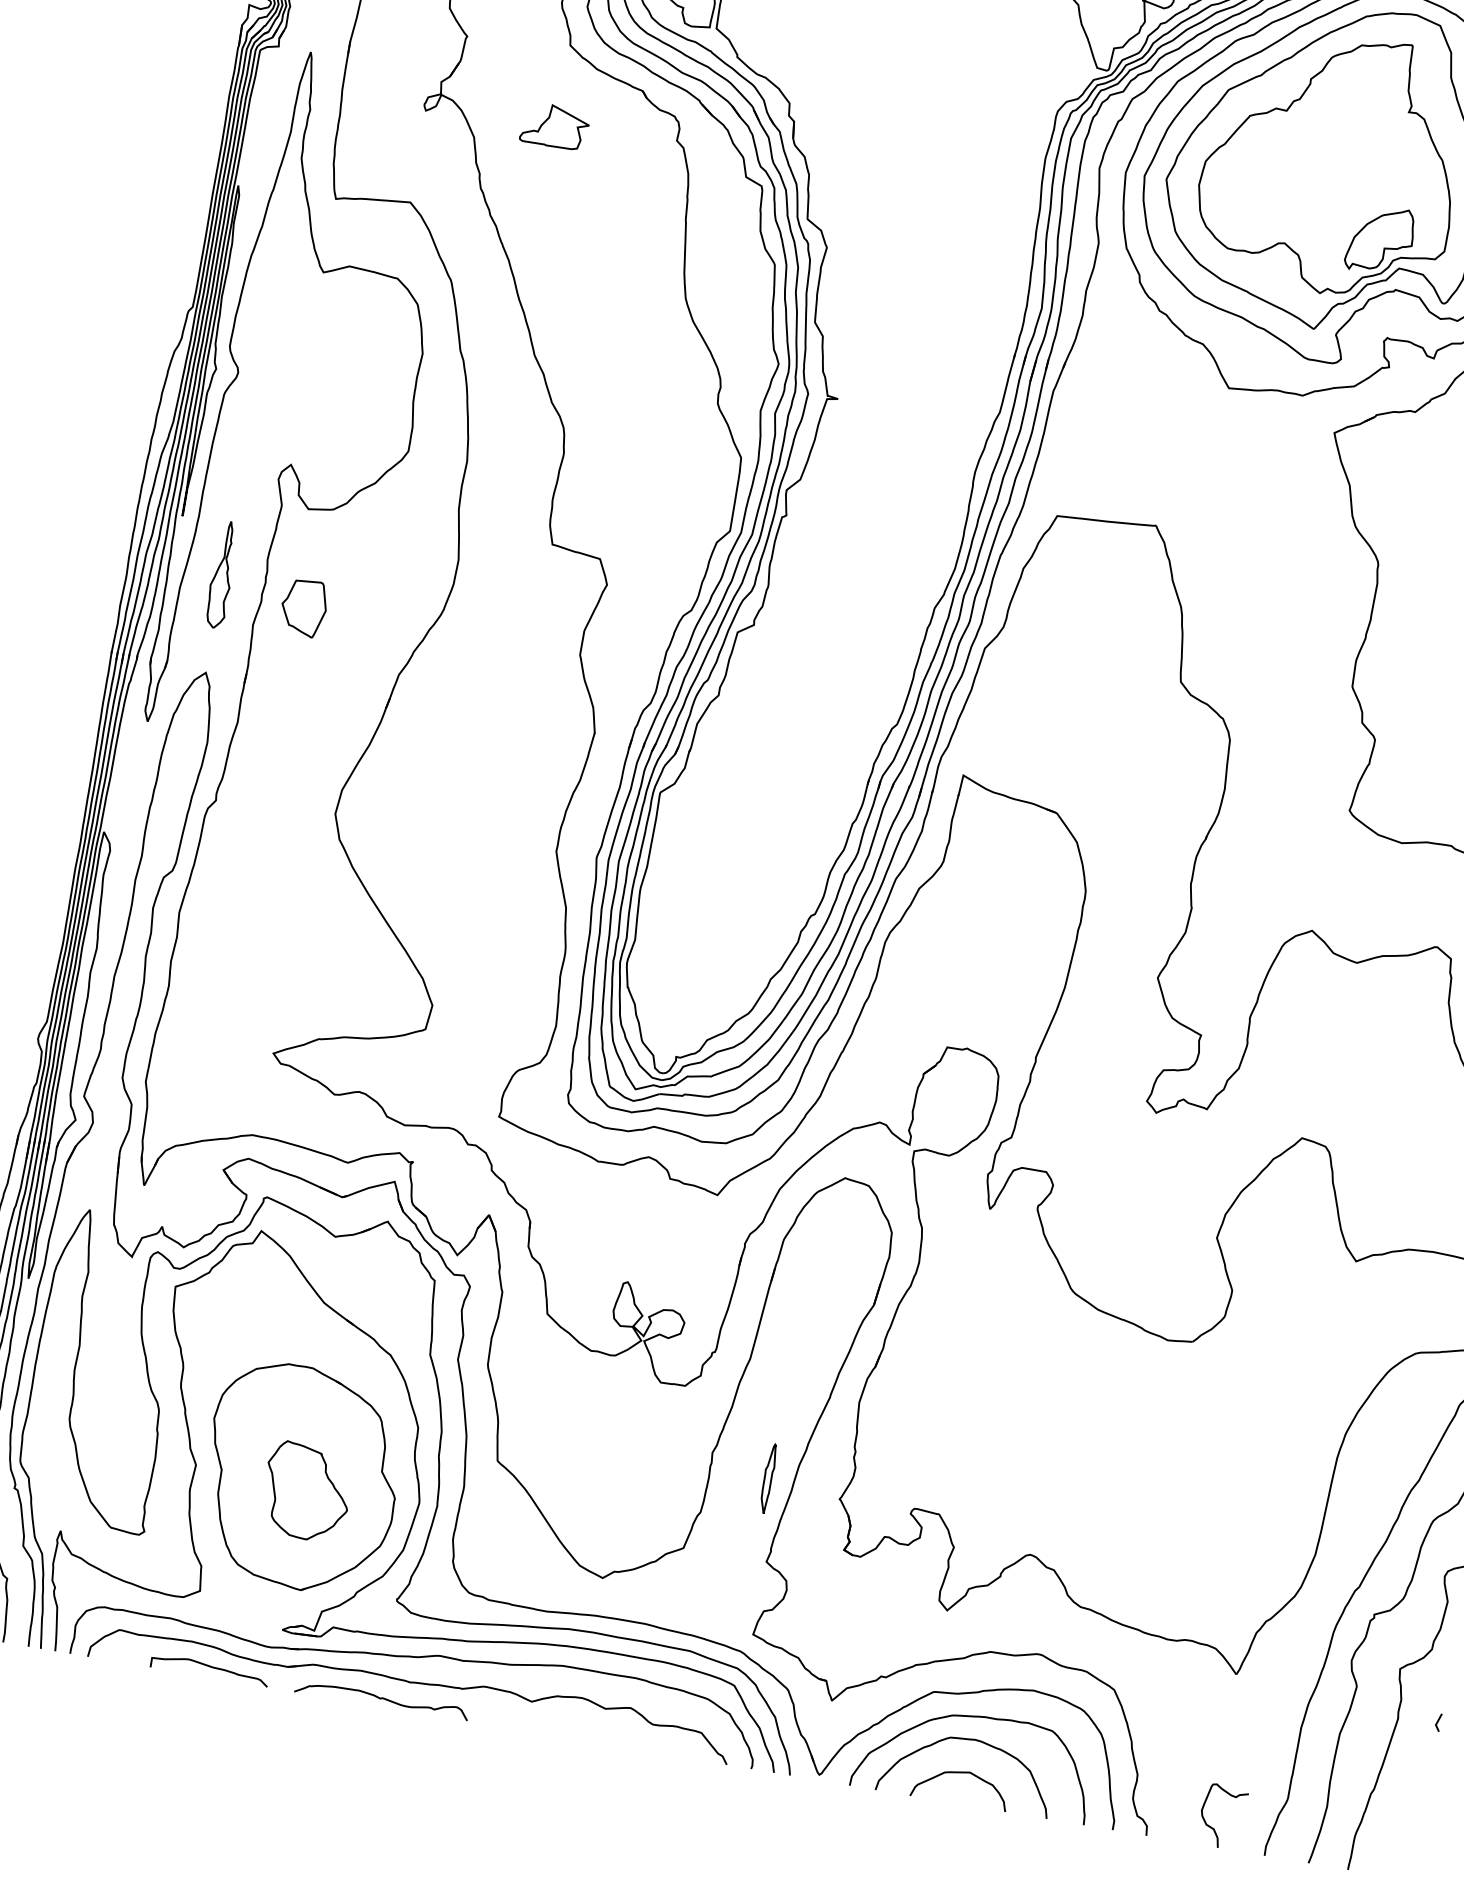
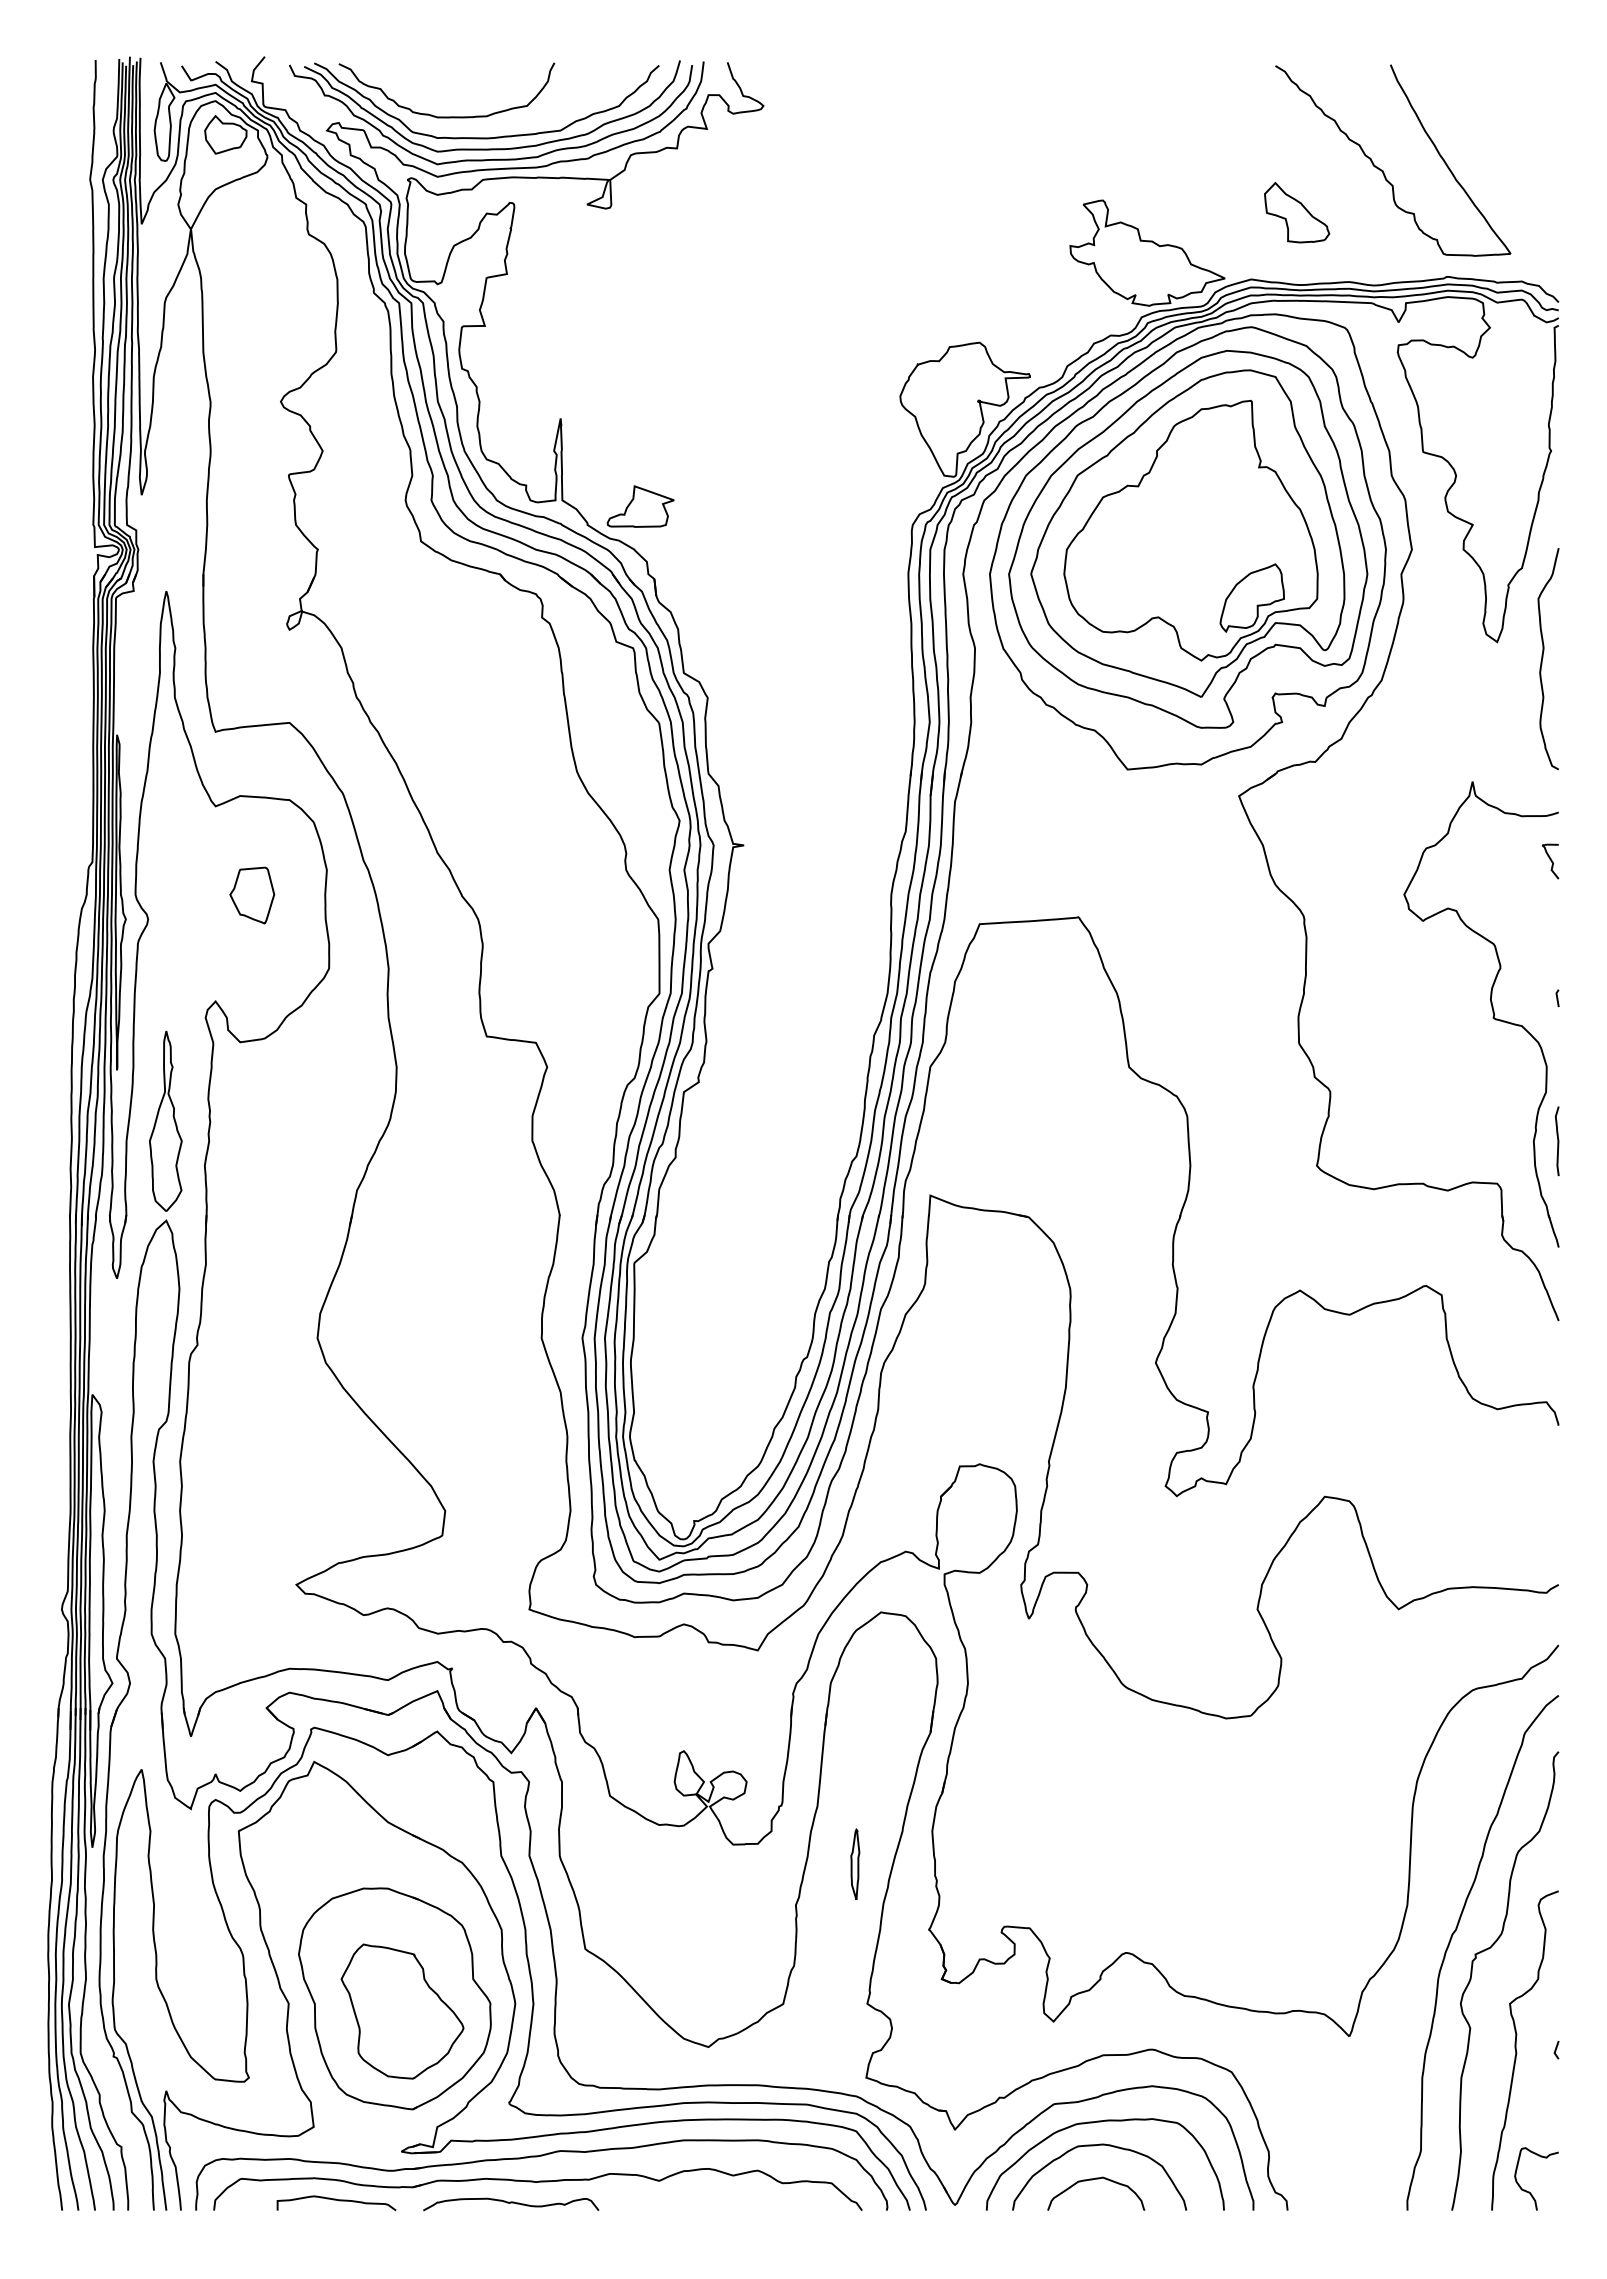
part: (555, 126) -> (640, 506), moved
part: (221, 574) -> (165, 1121), size x1.67
part: (304, 608) -> (252, 895), moved
part: (768, 1477) -> (855, 1863), moved
part: (306, 1491) -> (402, 2011), size x1.43
curve: (1213, 1827) -> (1529, 2191), moved

